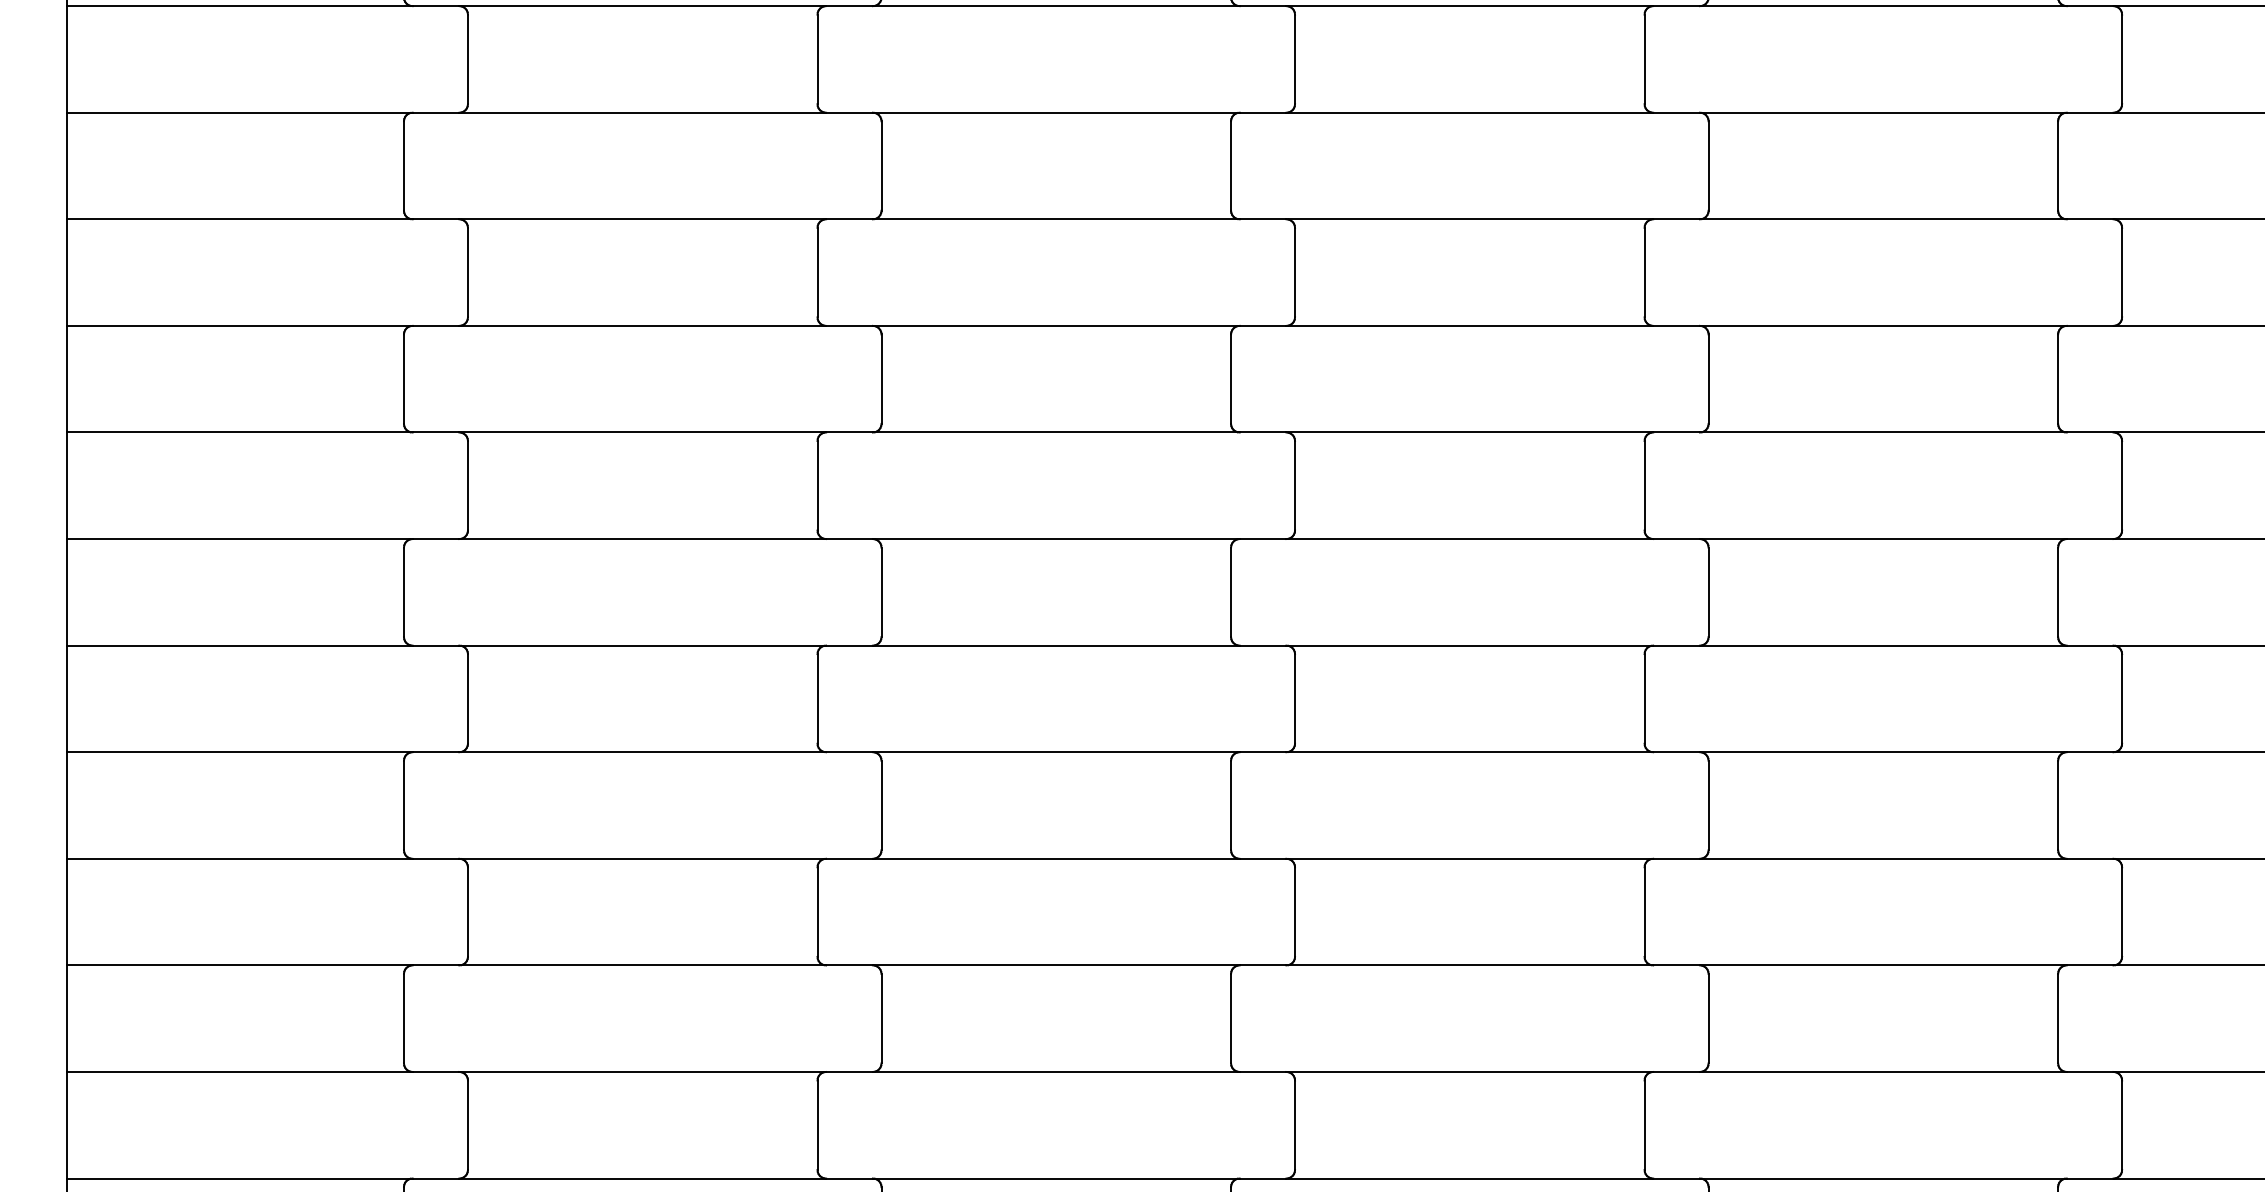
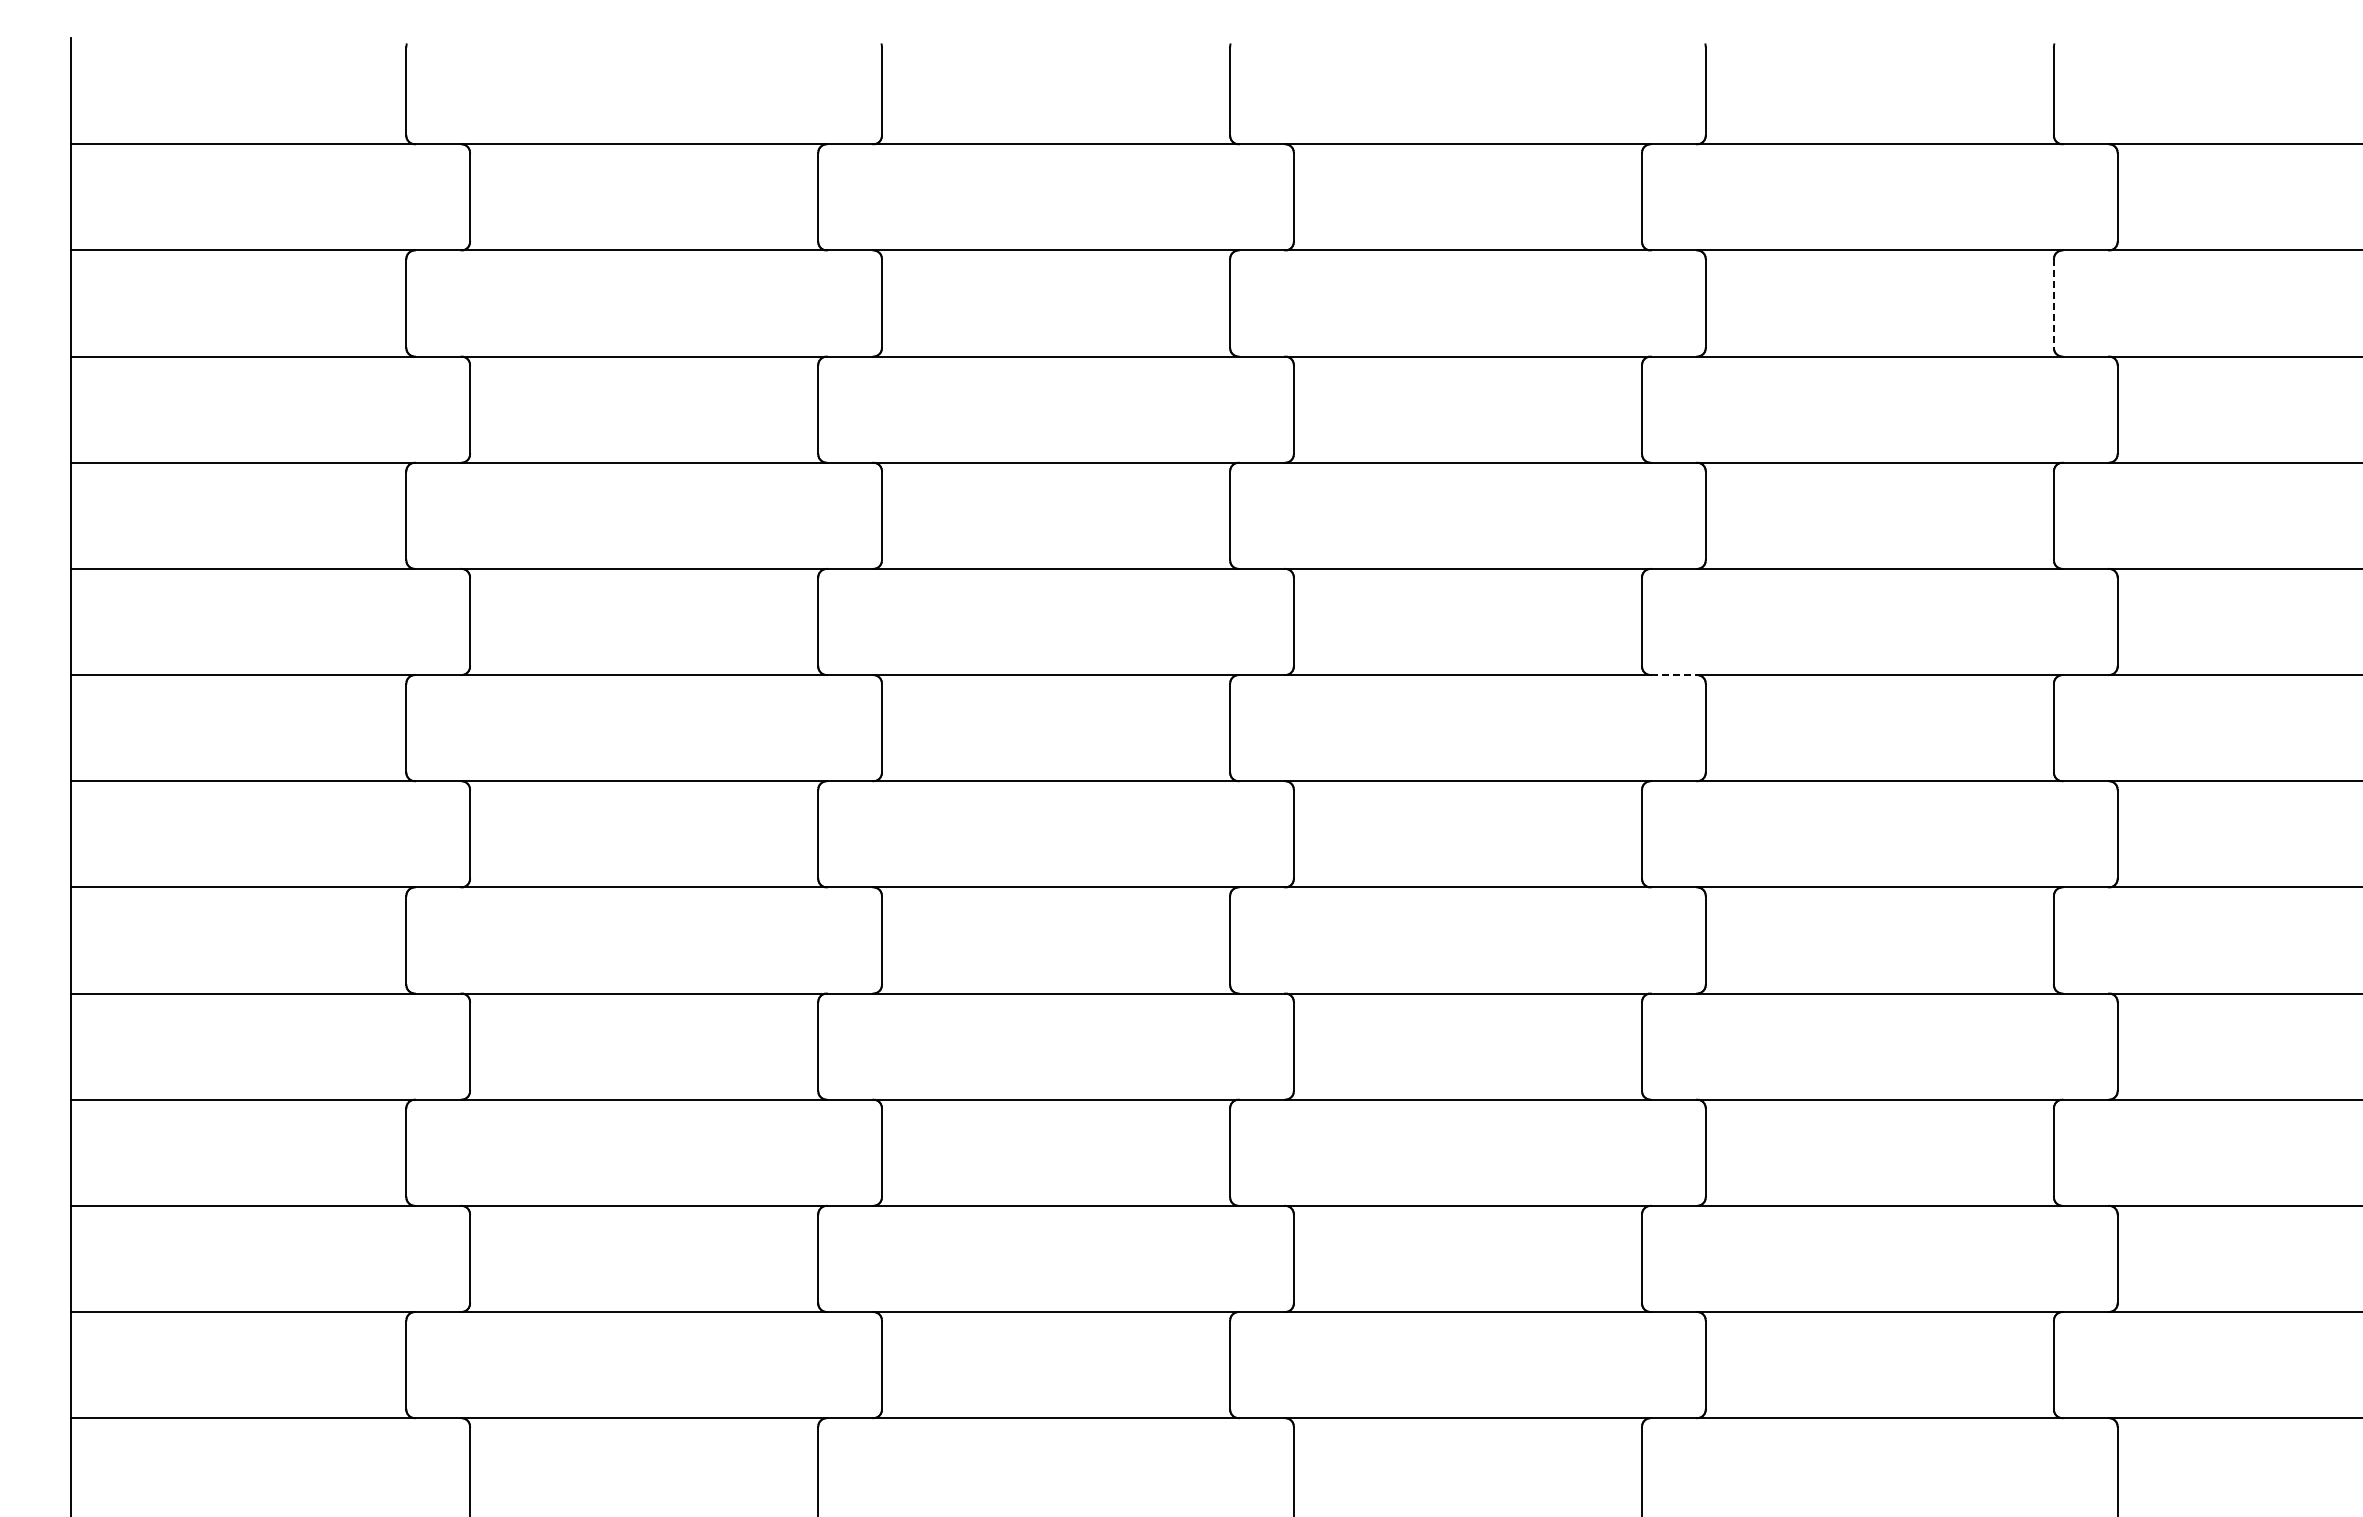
line: (2057, 165) -> (2053, 303), solid -> dashed
line: (1677, 539) -> (1674, 675), solid -> dashed

